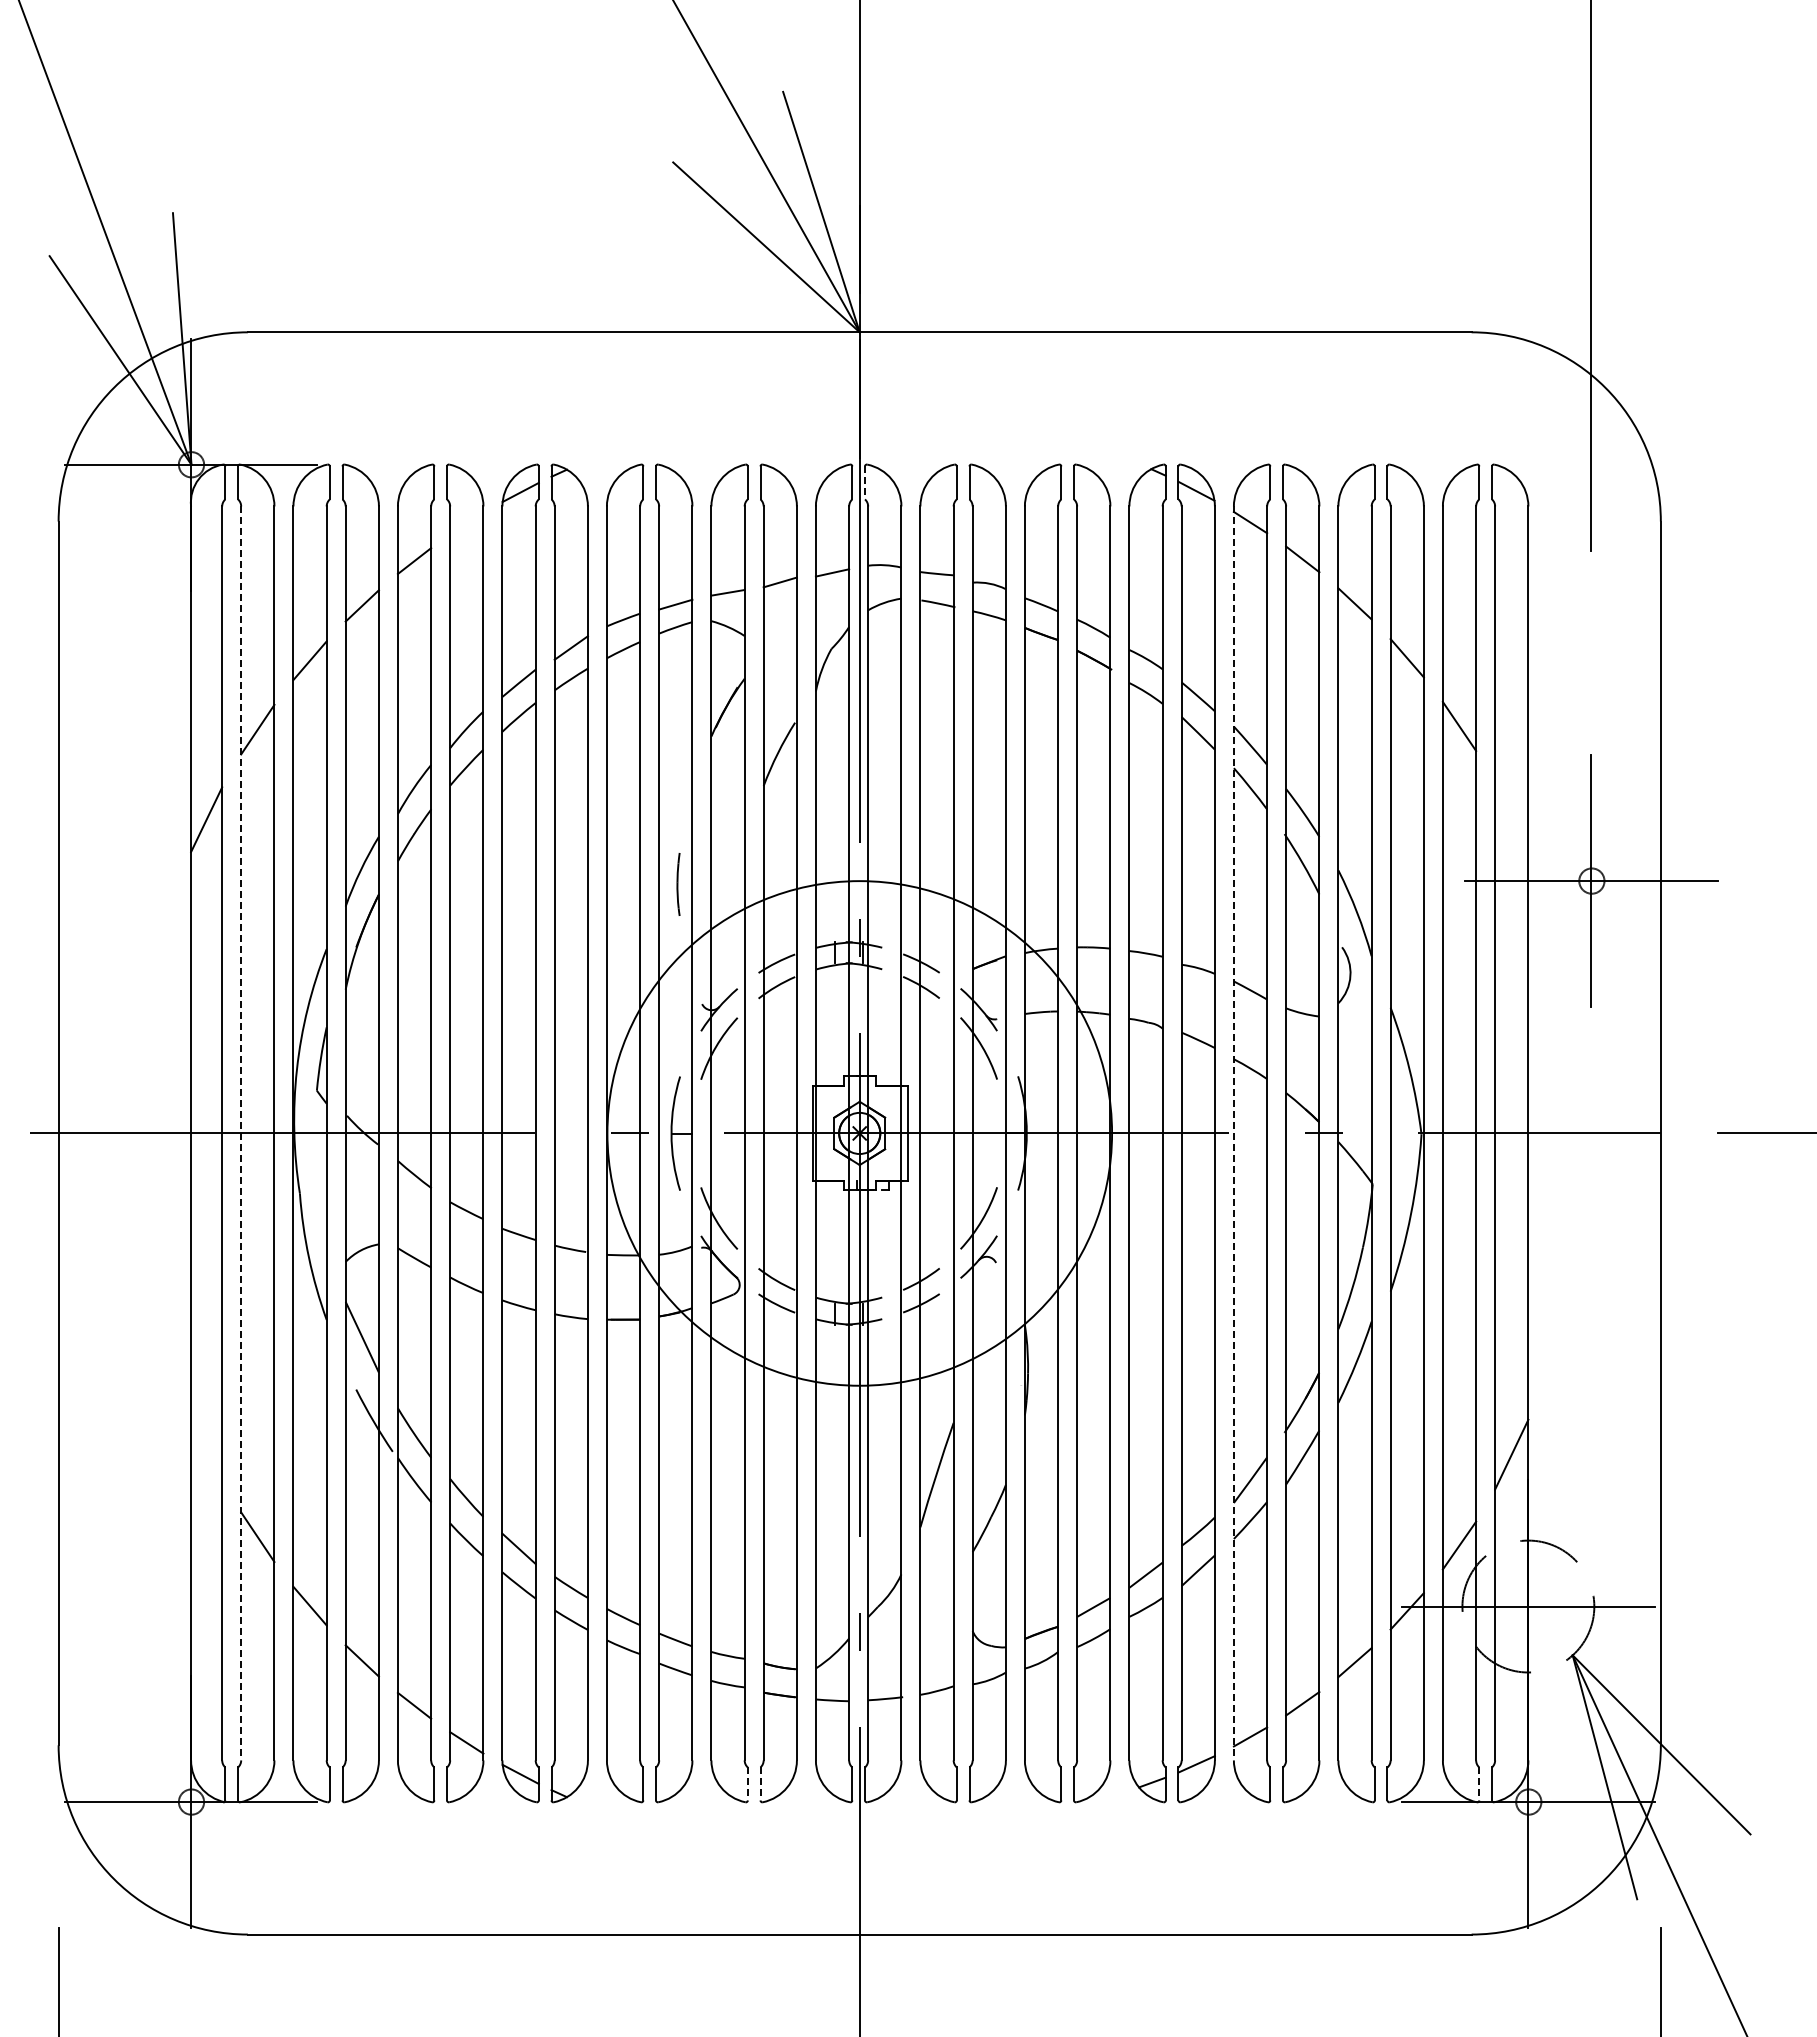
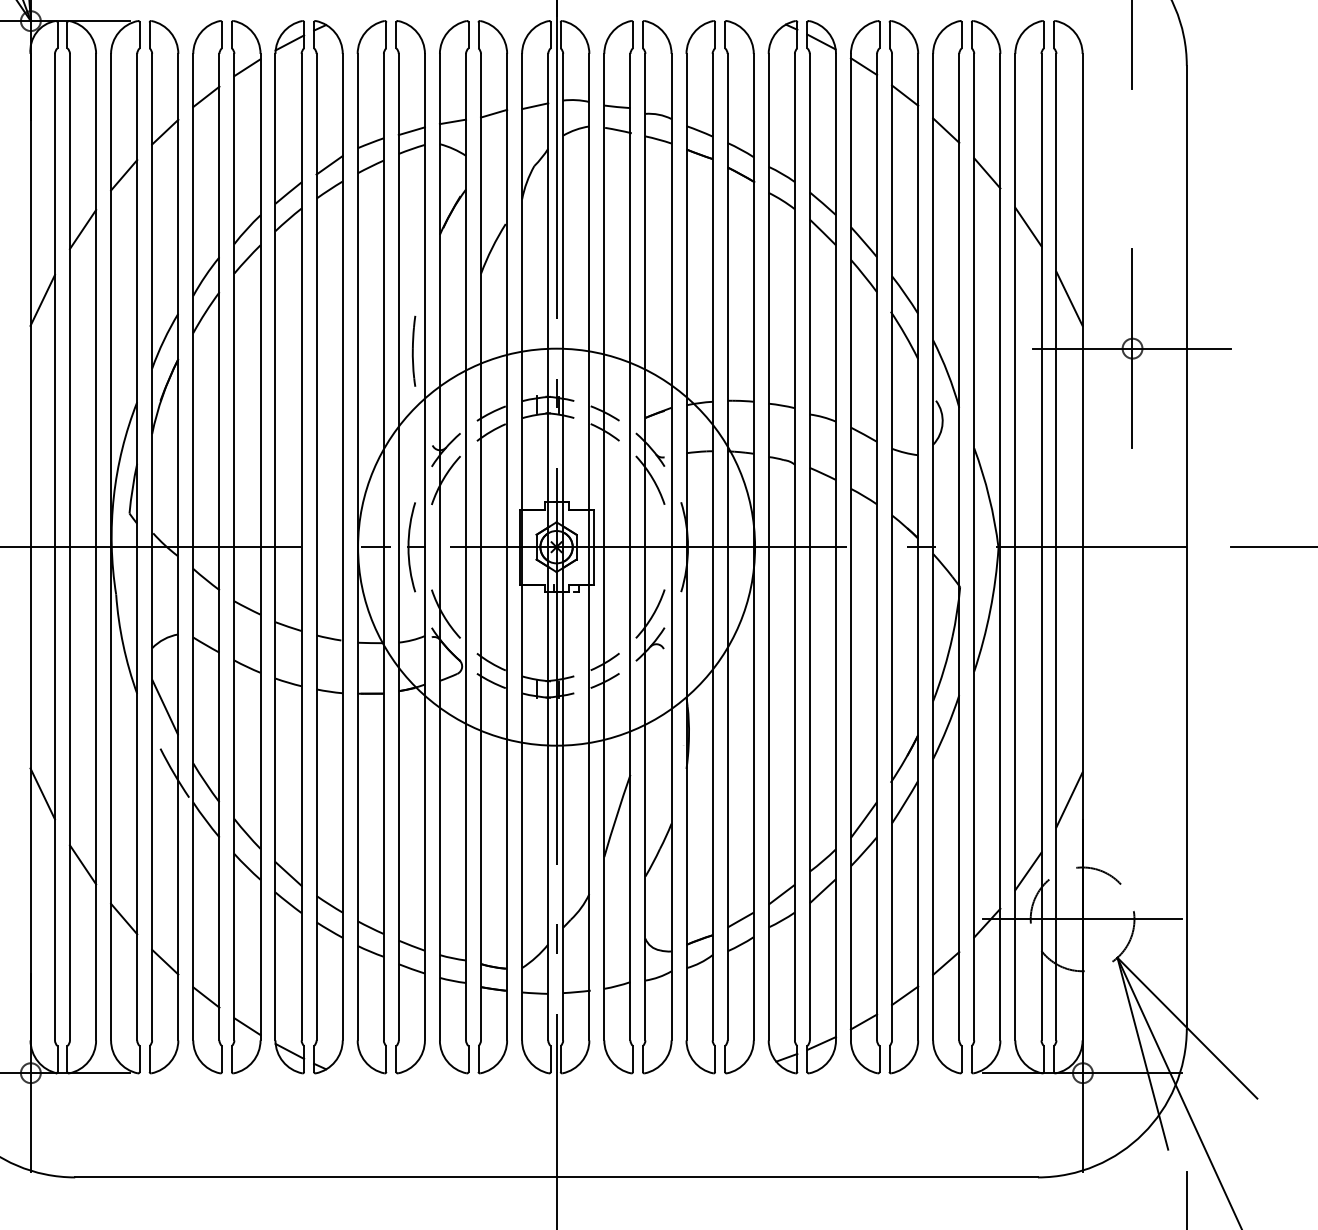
line: (865, 483) -> (561, 35), dashed -> solid
line: (466, 523) -> (247, 67), added
line: (1511, 817) -> (1069, 298), added
part: (678, 884) -> (413, 351), size x1.43
line: (241, 1133) -> (70, 547), dashed -> solid
line: (1233, 1133) -> (850, 547), dashed -> solid
line: (206, 1446) -> (42, 793), added
line: (747, 1784) -> (468, 1059), dashed -> solid
line: (760, 1784) -> (478, 1059), dashed -> solid
line: (1479, 1784) -> (1044, 1059), dashed -> solid

